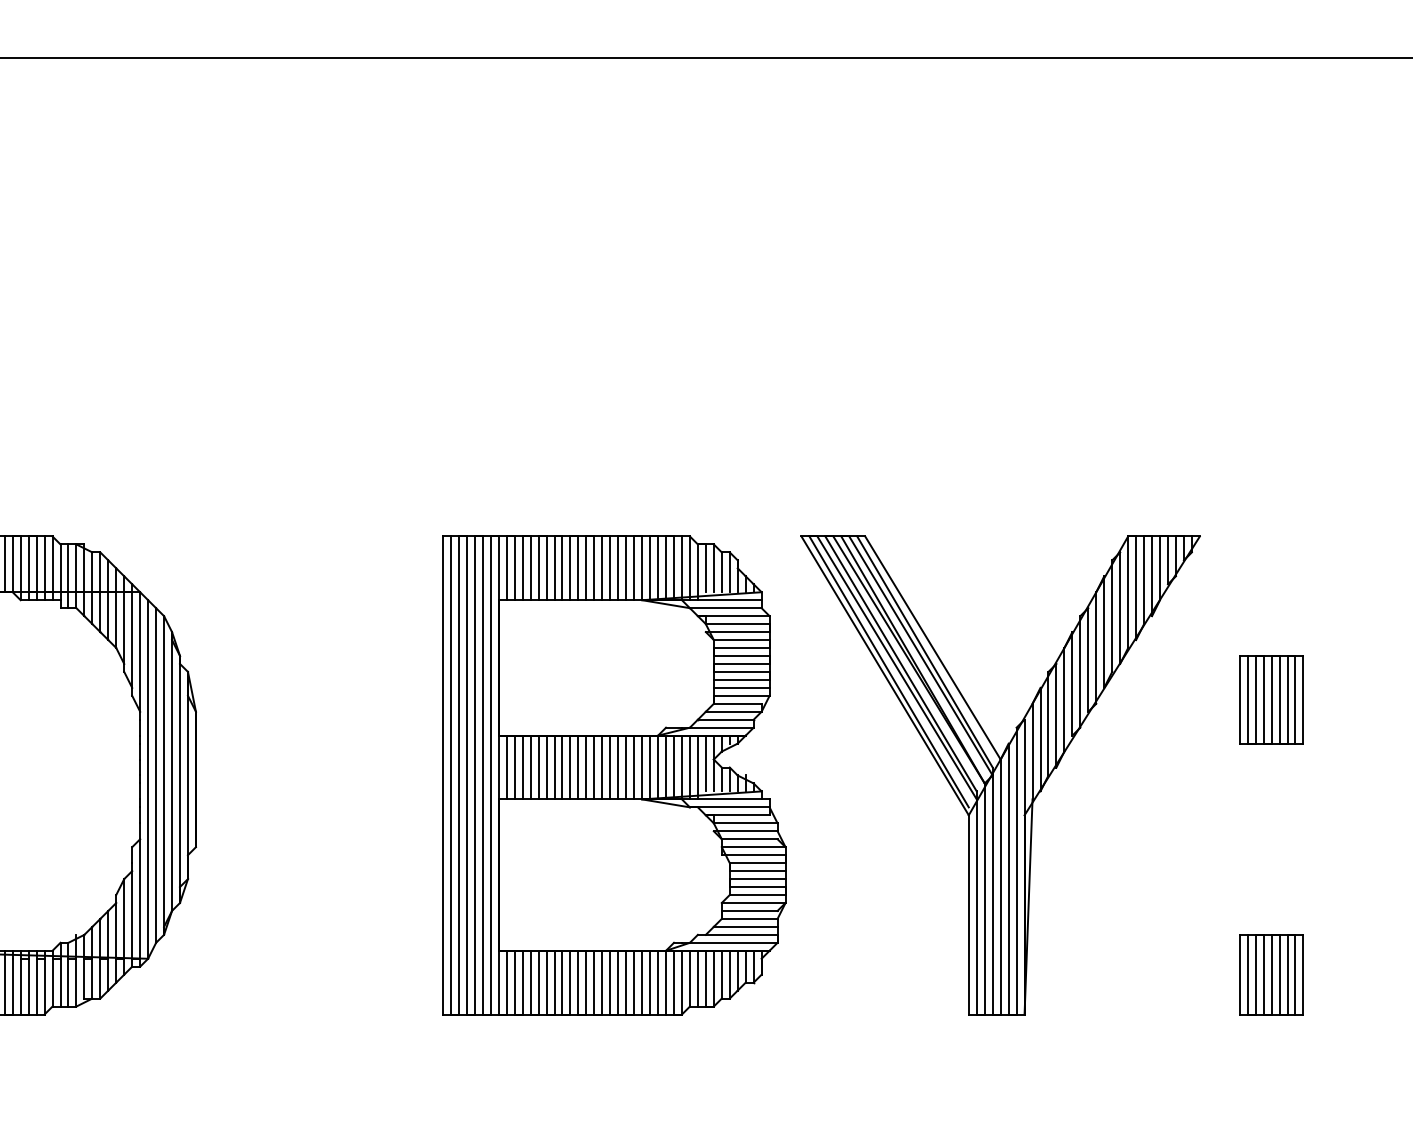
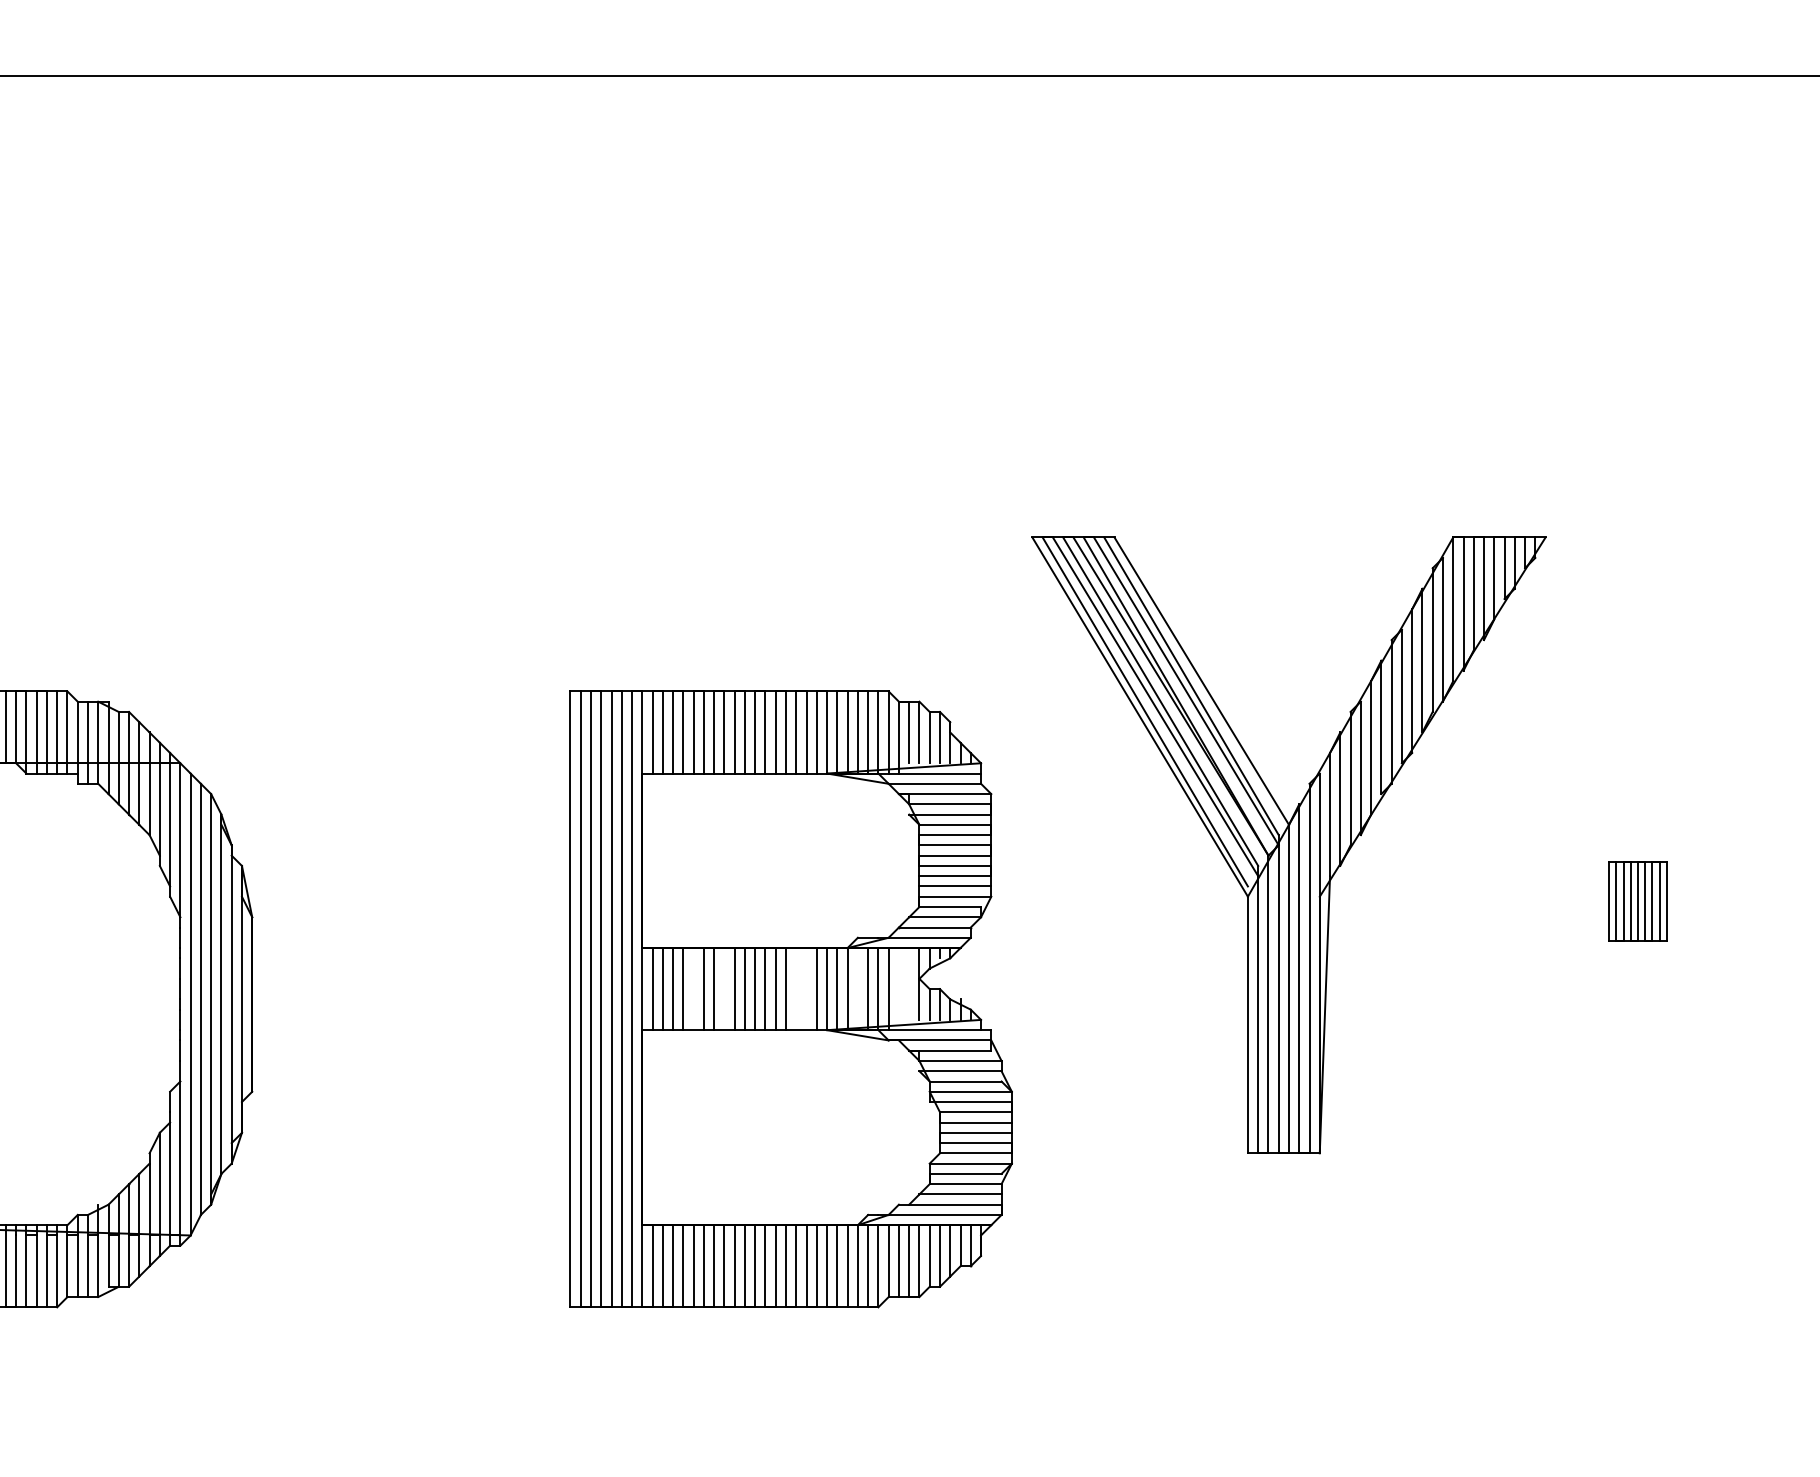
part: (1271, 699) -> (1637, 901), size x0.7
line: (706, 763) -> (909, 983), removed
line: (538, 767) -> (693, 989), removed
line: (562, 767) -> (724, 989), removed
line: (618, 767) -> (796, 989), removed
line: (626, 767) -> (806, 989), removed
line: (665, 767) -> (857, 989), removed
line: (697, 767) -> (898, 989), removed
part: (1000, 775) -> (1288, 845), moved
part: (1271, 974) -> (1637, 1255), removed

